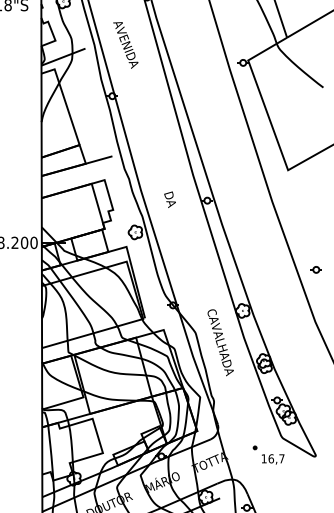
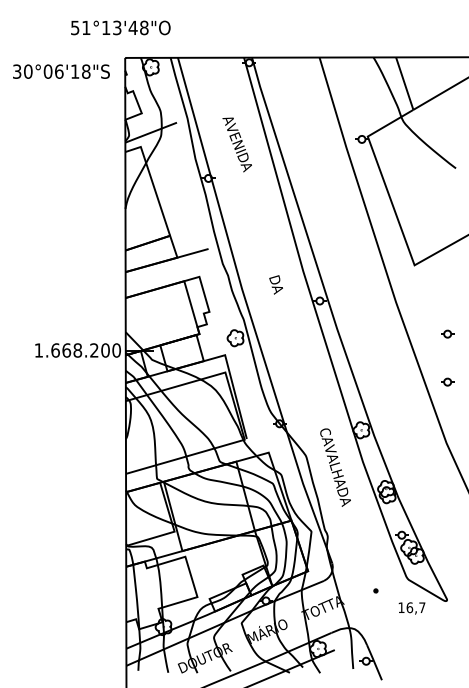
text: (125, 45) -> (236, 144), moved
text: (169, 199) -> (275, 284), moved
part: (316, 228) -> (447, 333), added
text: (272, 459) -> (411, 608), moved

